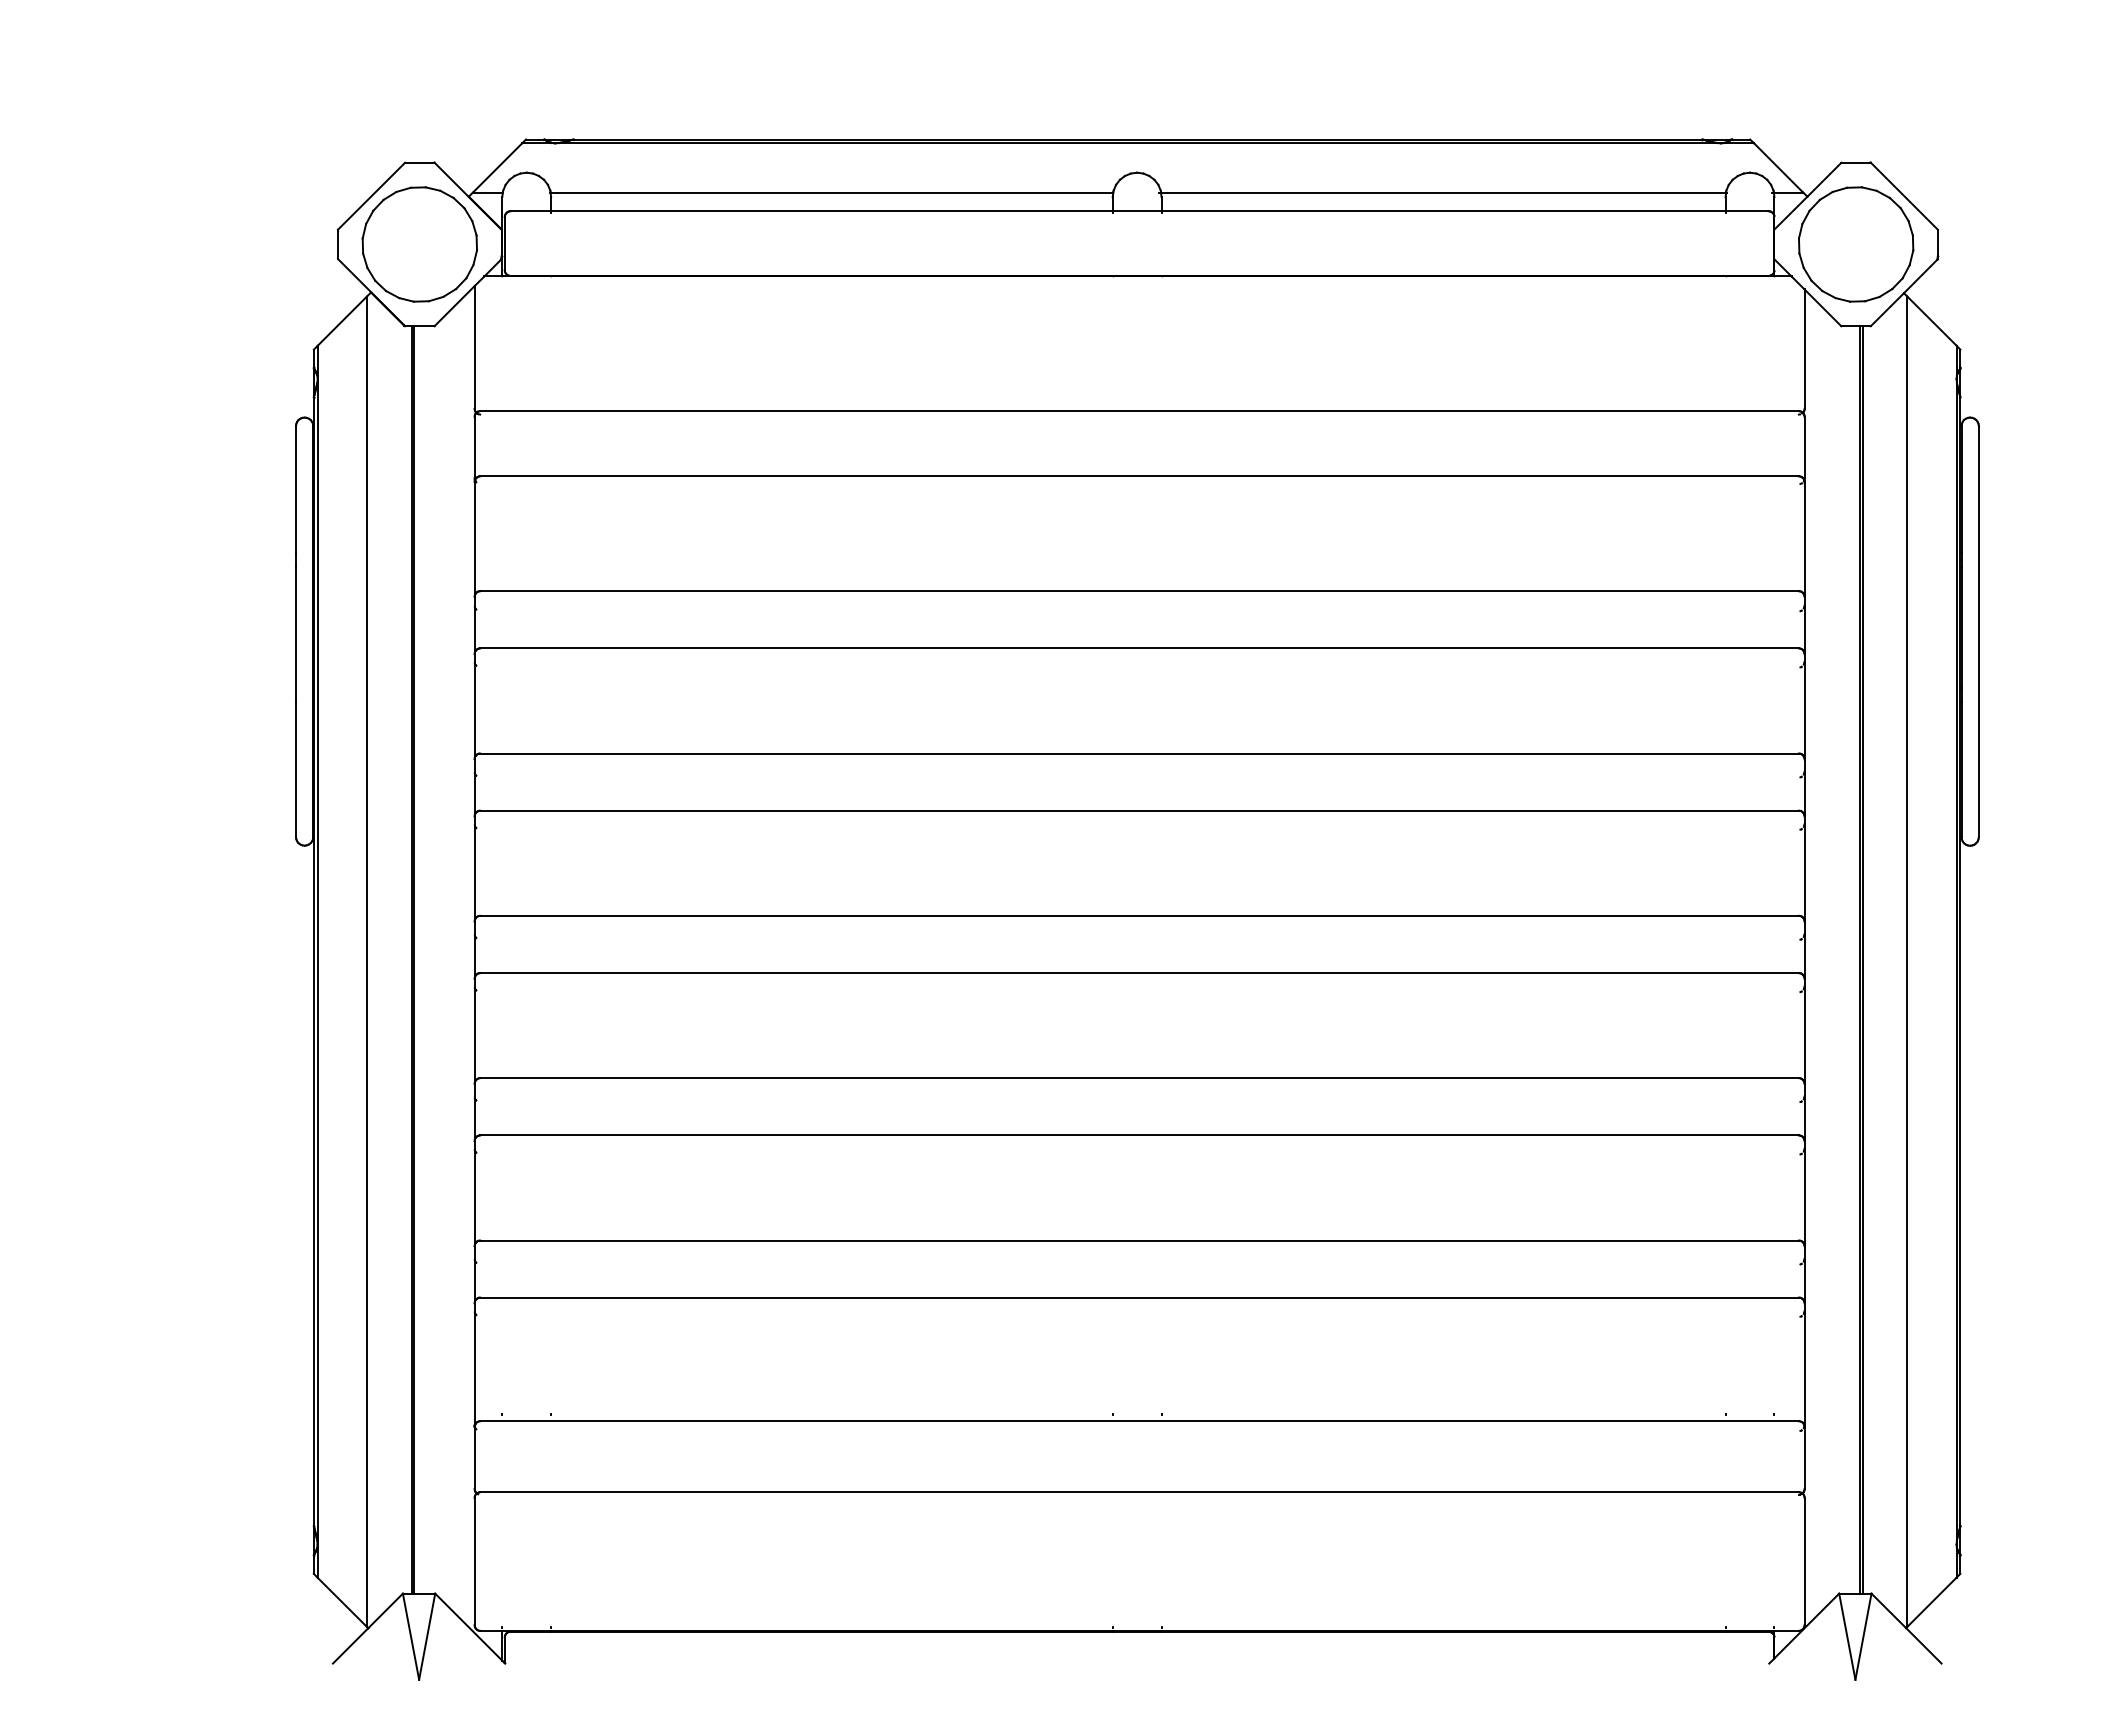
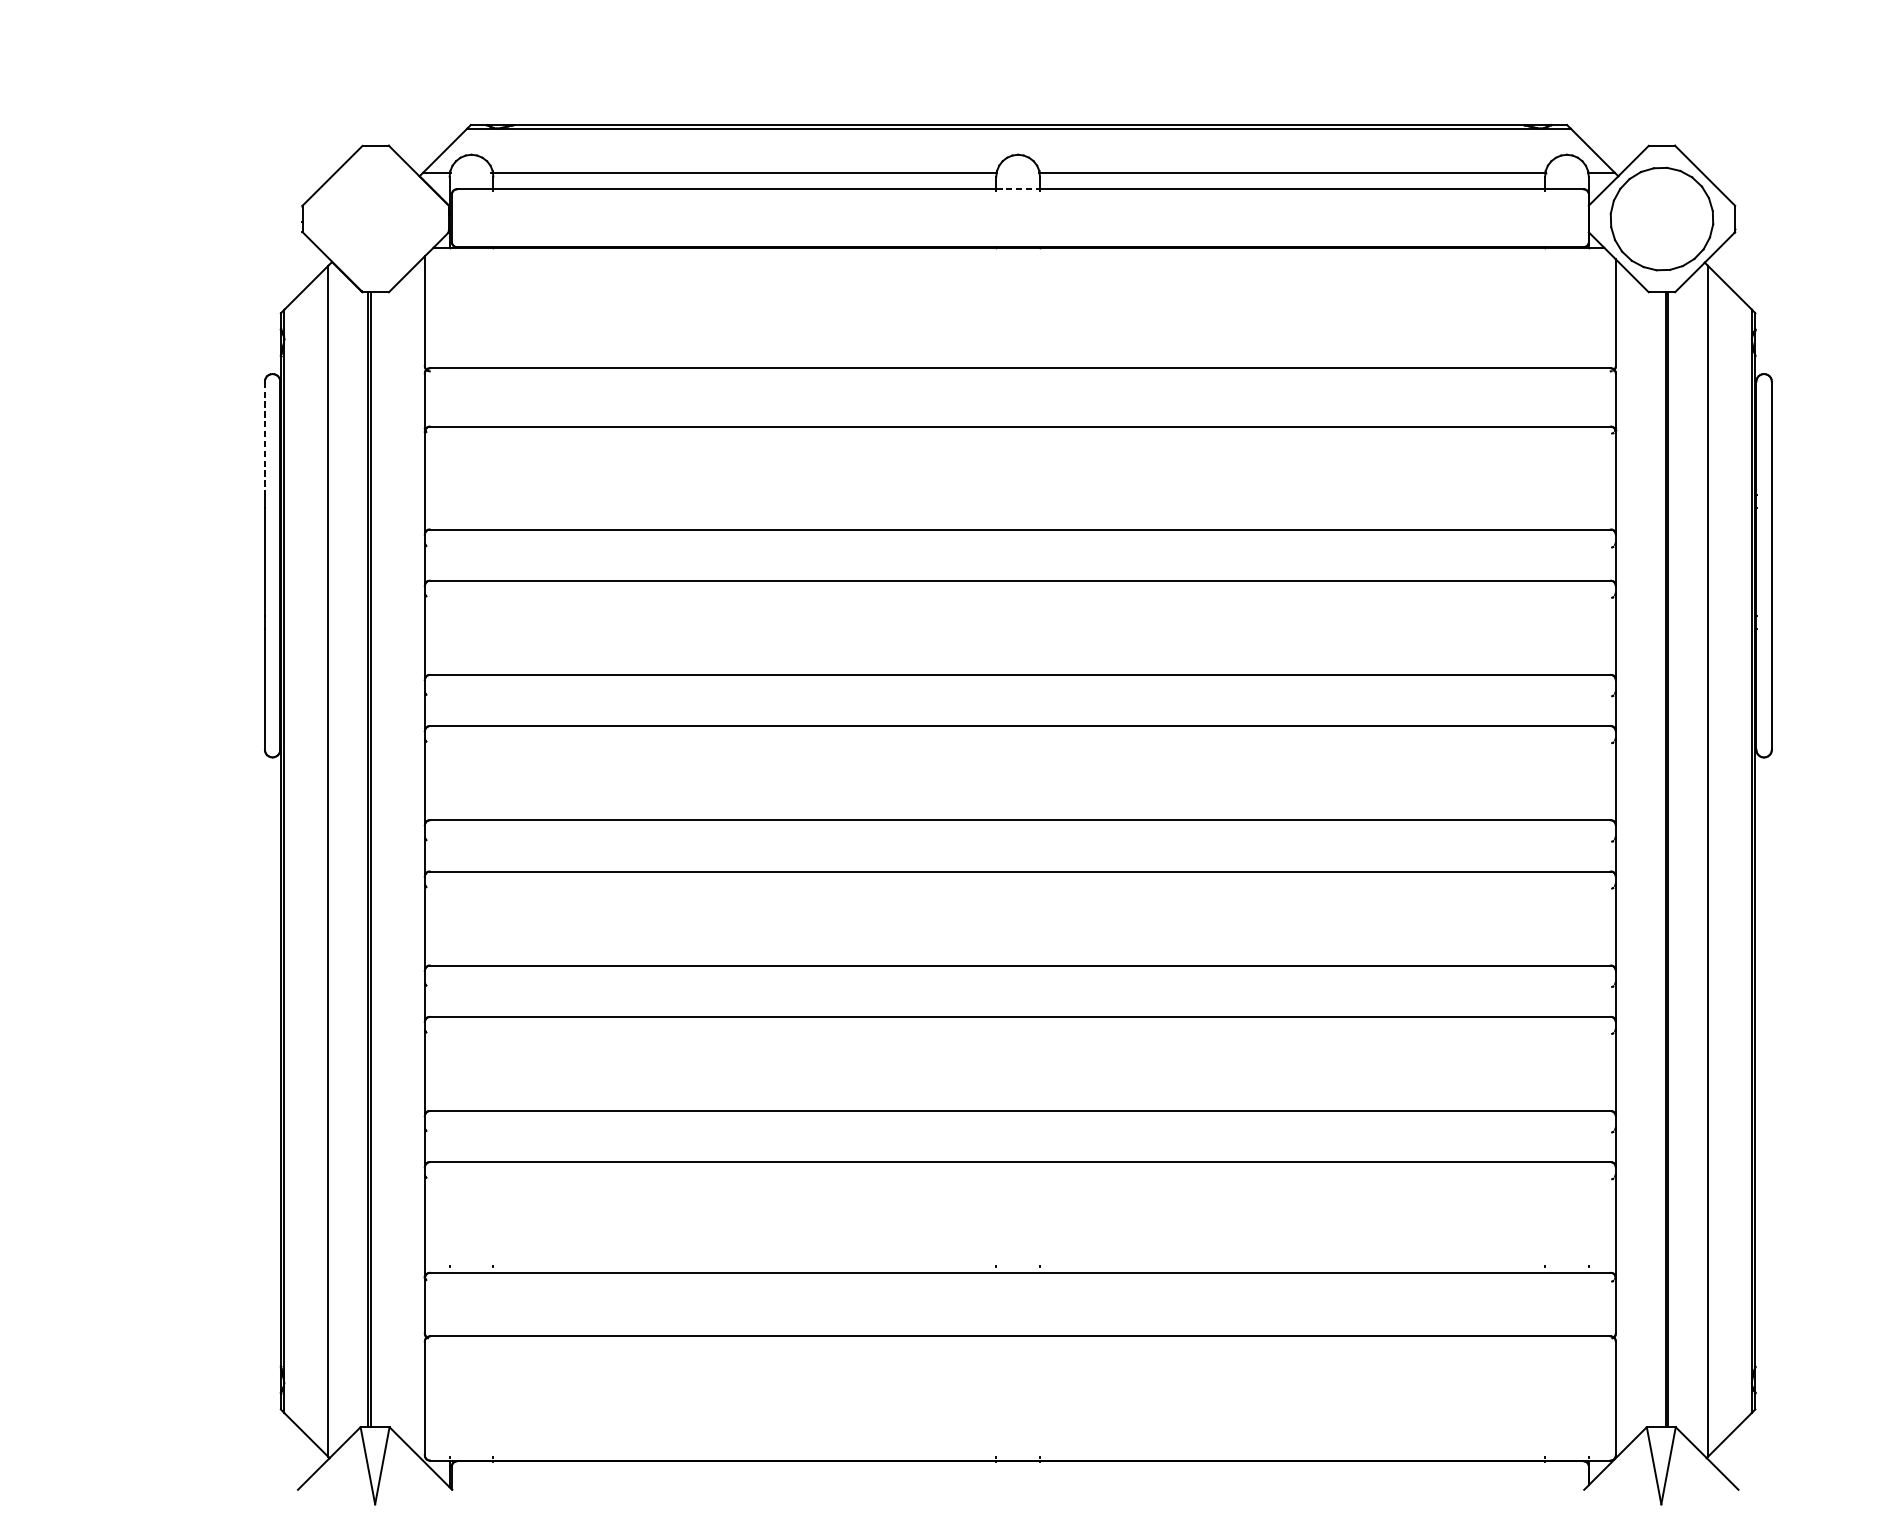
line: (1137, 211) -> (1018, 189), solid -> dashed
part: (419, 244) -> (375, 219), removed
line: (296, 490) -> (265, 439), solid -> dashed

